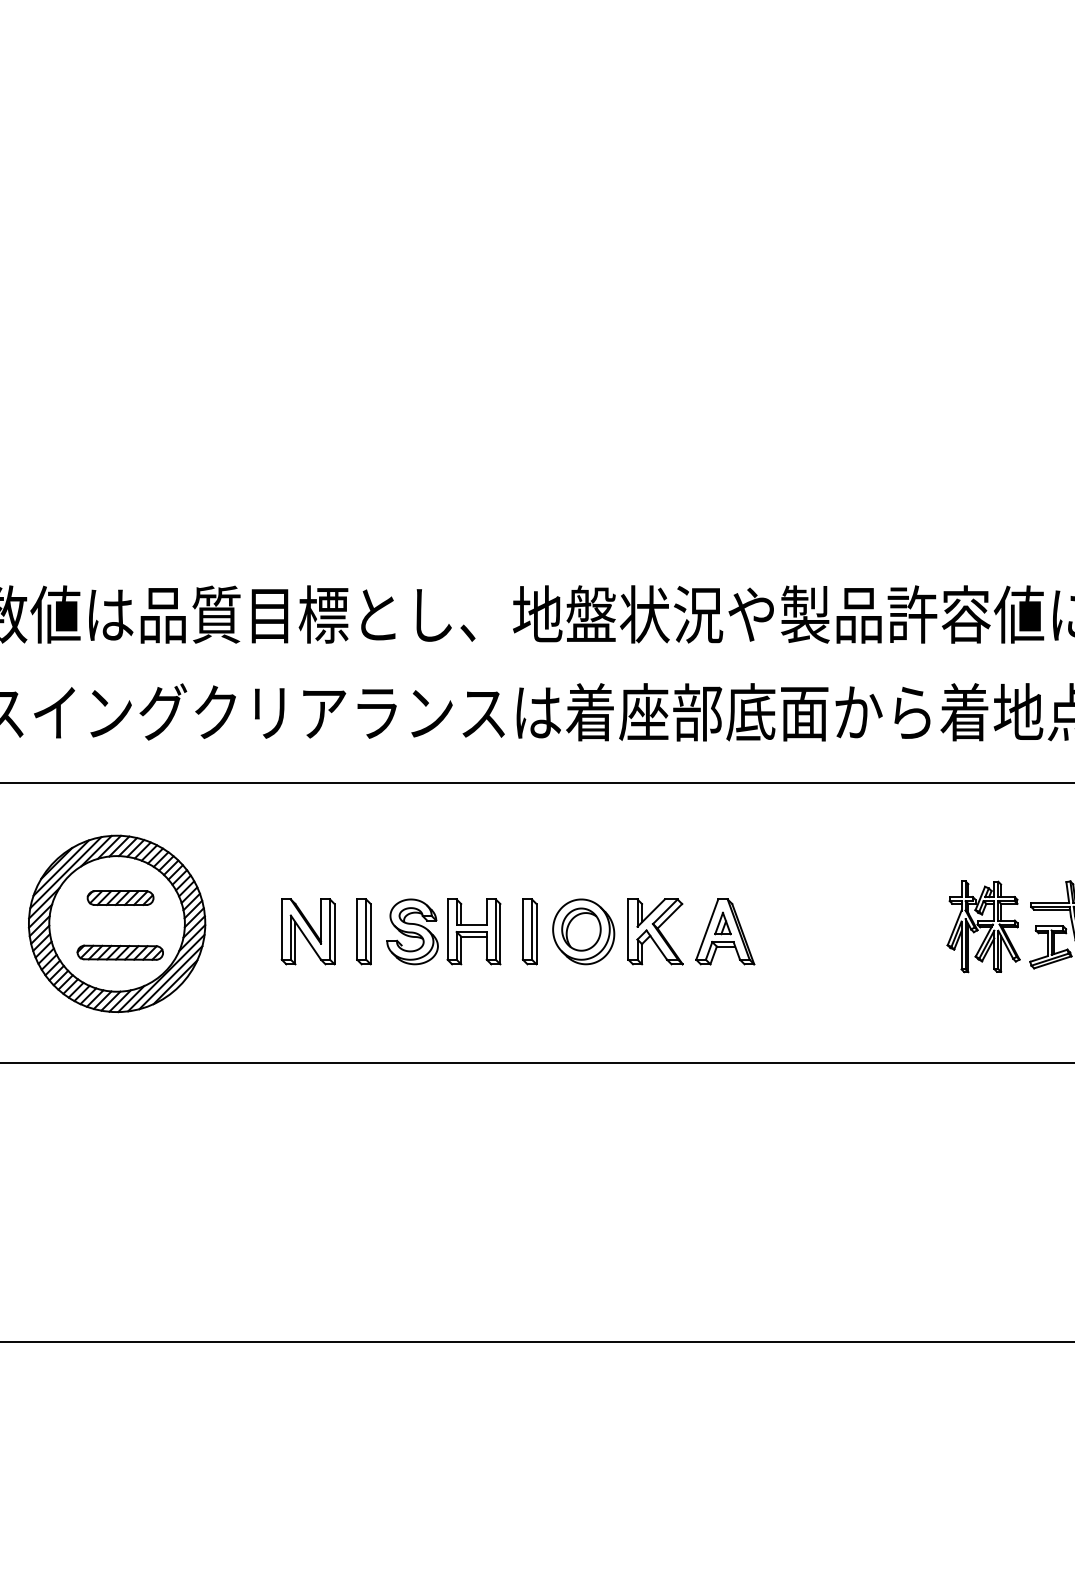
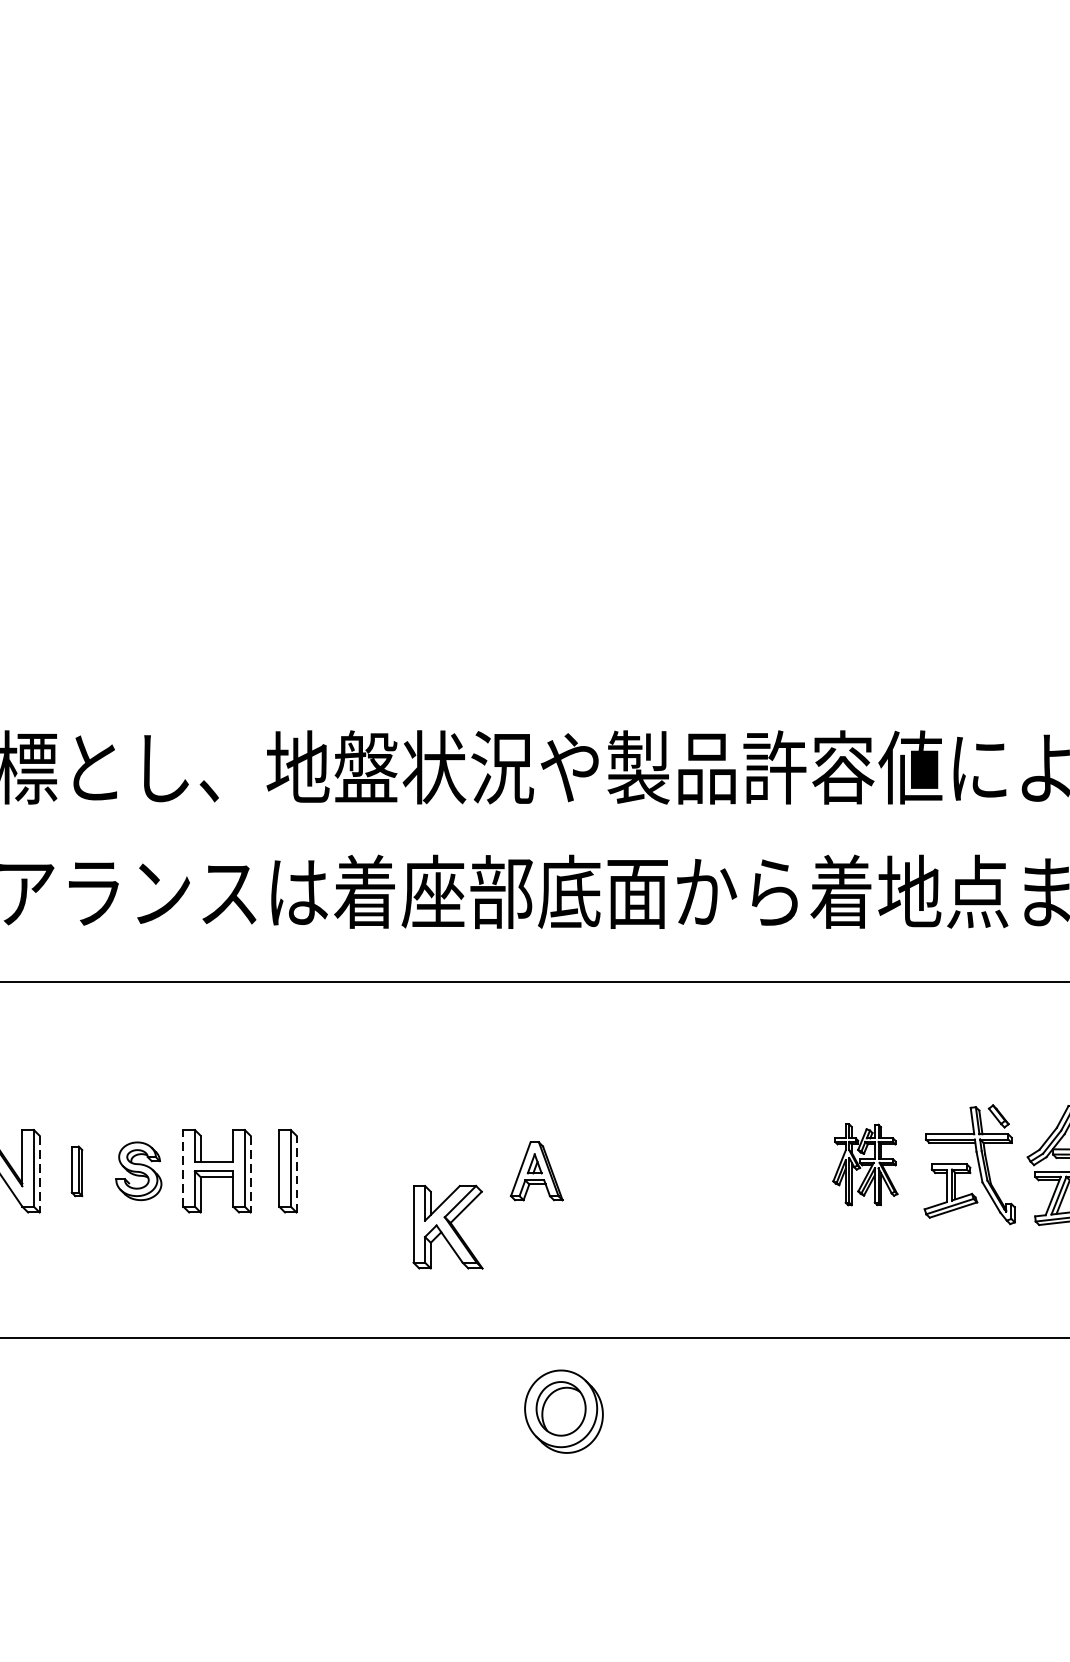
part: (983, 926) -> (865, 1164), size x0.7
line: (447, 929) -> (183, 1168), solid -> dashed
part: (363, 931) -> (76, 1170), size x0.6
part: (412, 931) -> (138, 1170), size x0.7
part: (583, 931) -> (563, 1411), moved
part: (655, 931) -> (447, 1226), moved
part: (725, 931) -> (537, 1170), size x0.7
line: (536, 933) -> (296, 1173), solid -> dashed
line: (334, 934) -> (39, 1174), solid -> dashed
line: (500, 934) -> (250, 1174), solid -> dashed

